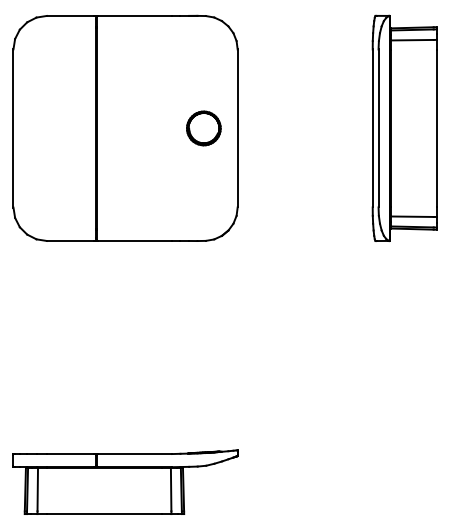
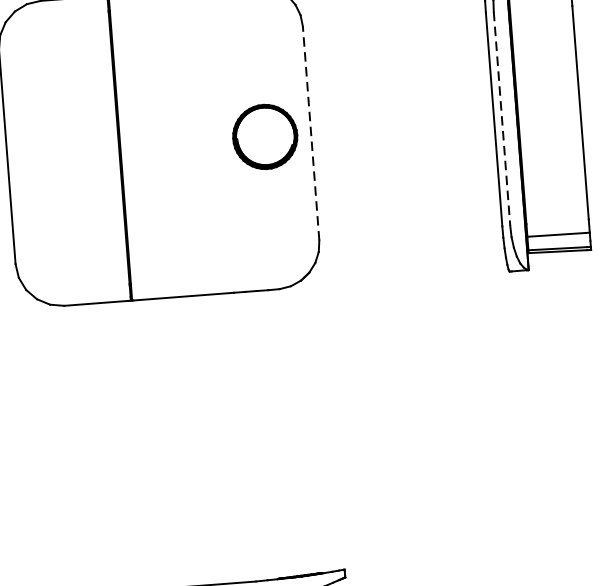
part: (203, 128) -> (264, 137), size x1.4
line: (237, 128) -> (310, 133), solid -> dashed
line: (378, 128) -> (501, 118), solid -> dashed

